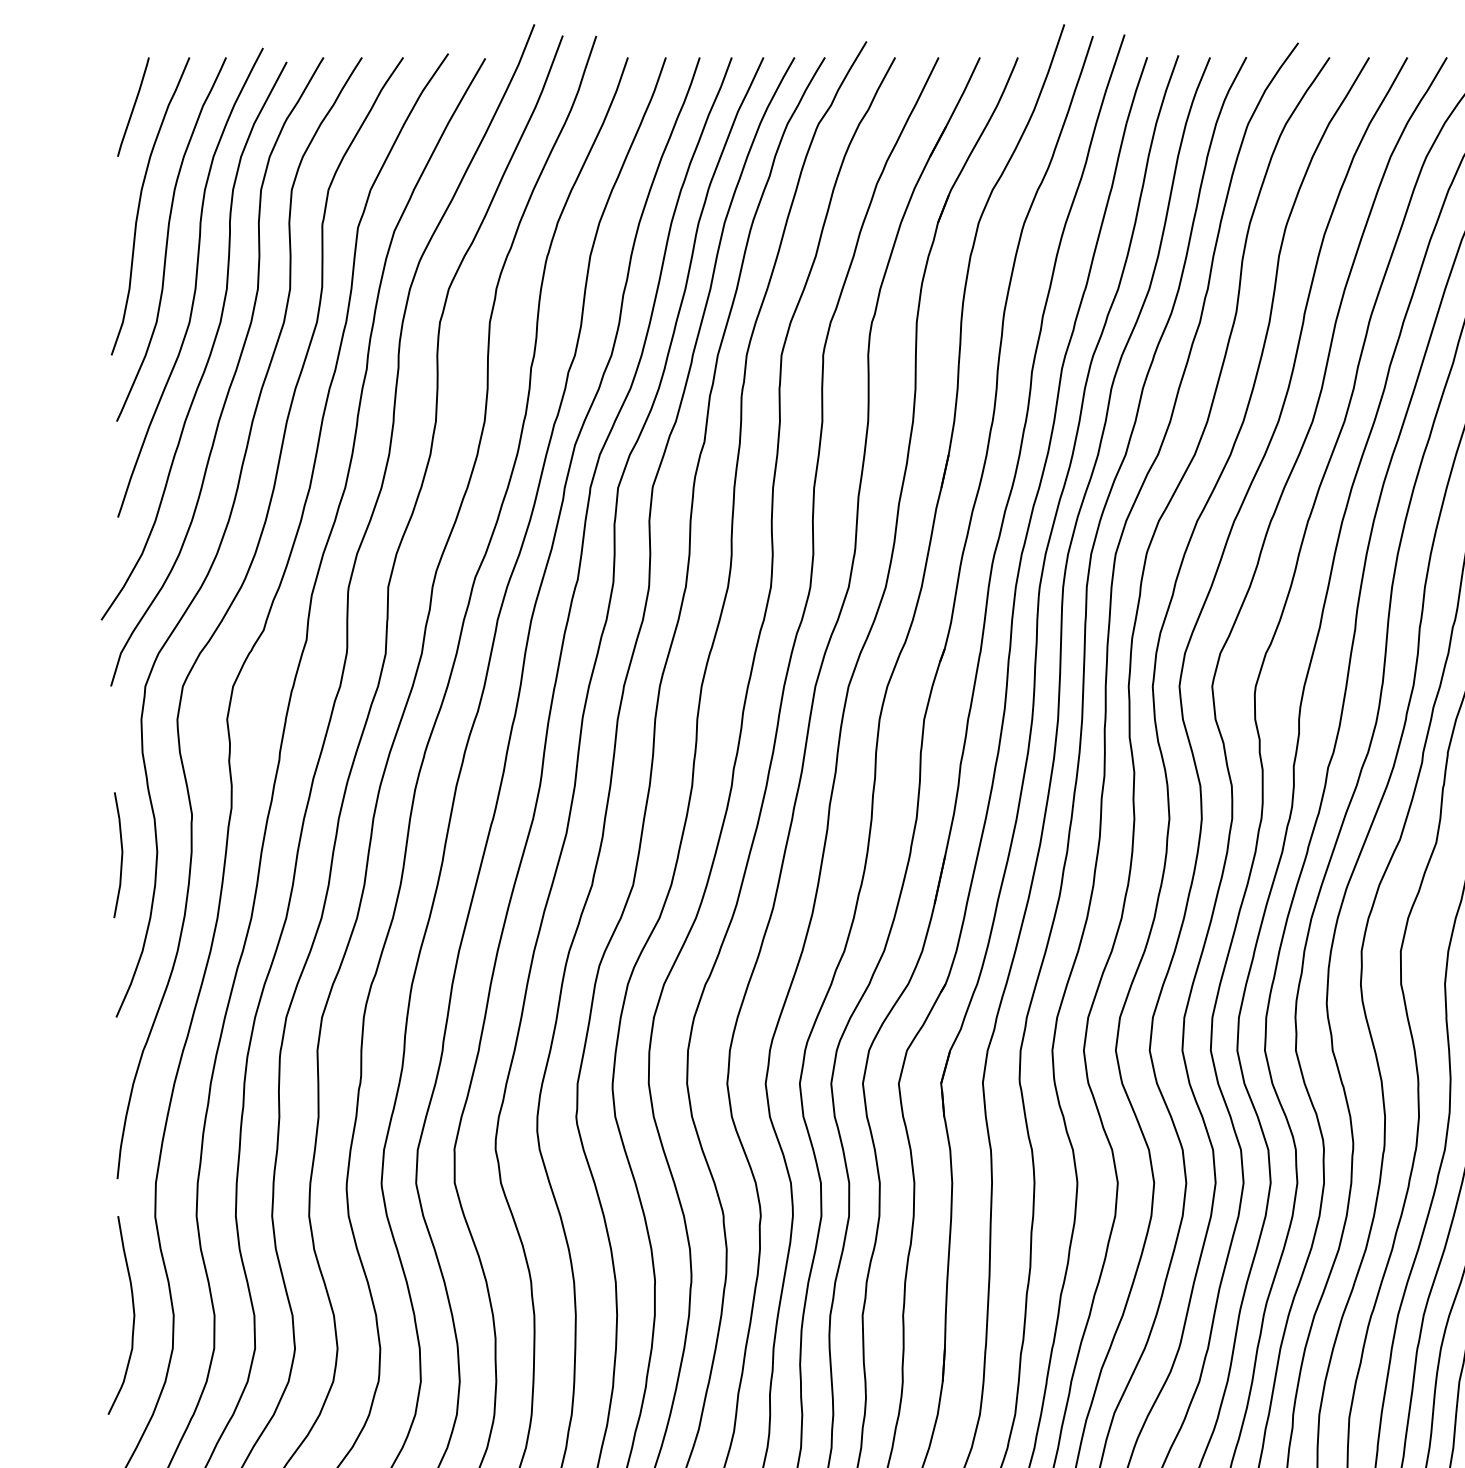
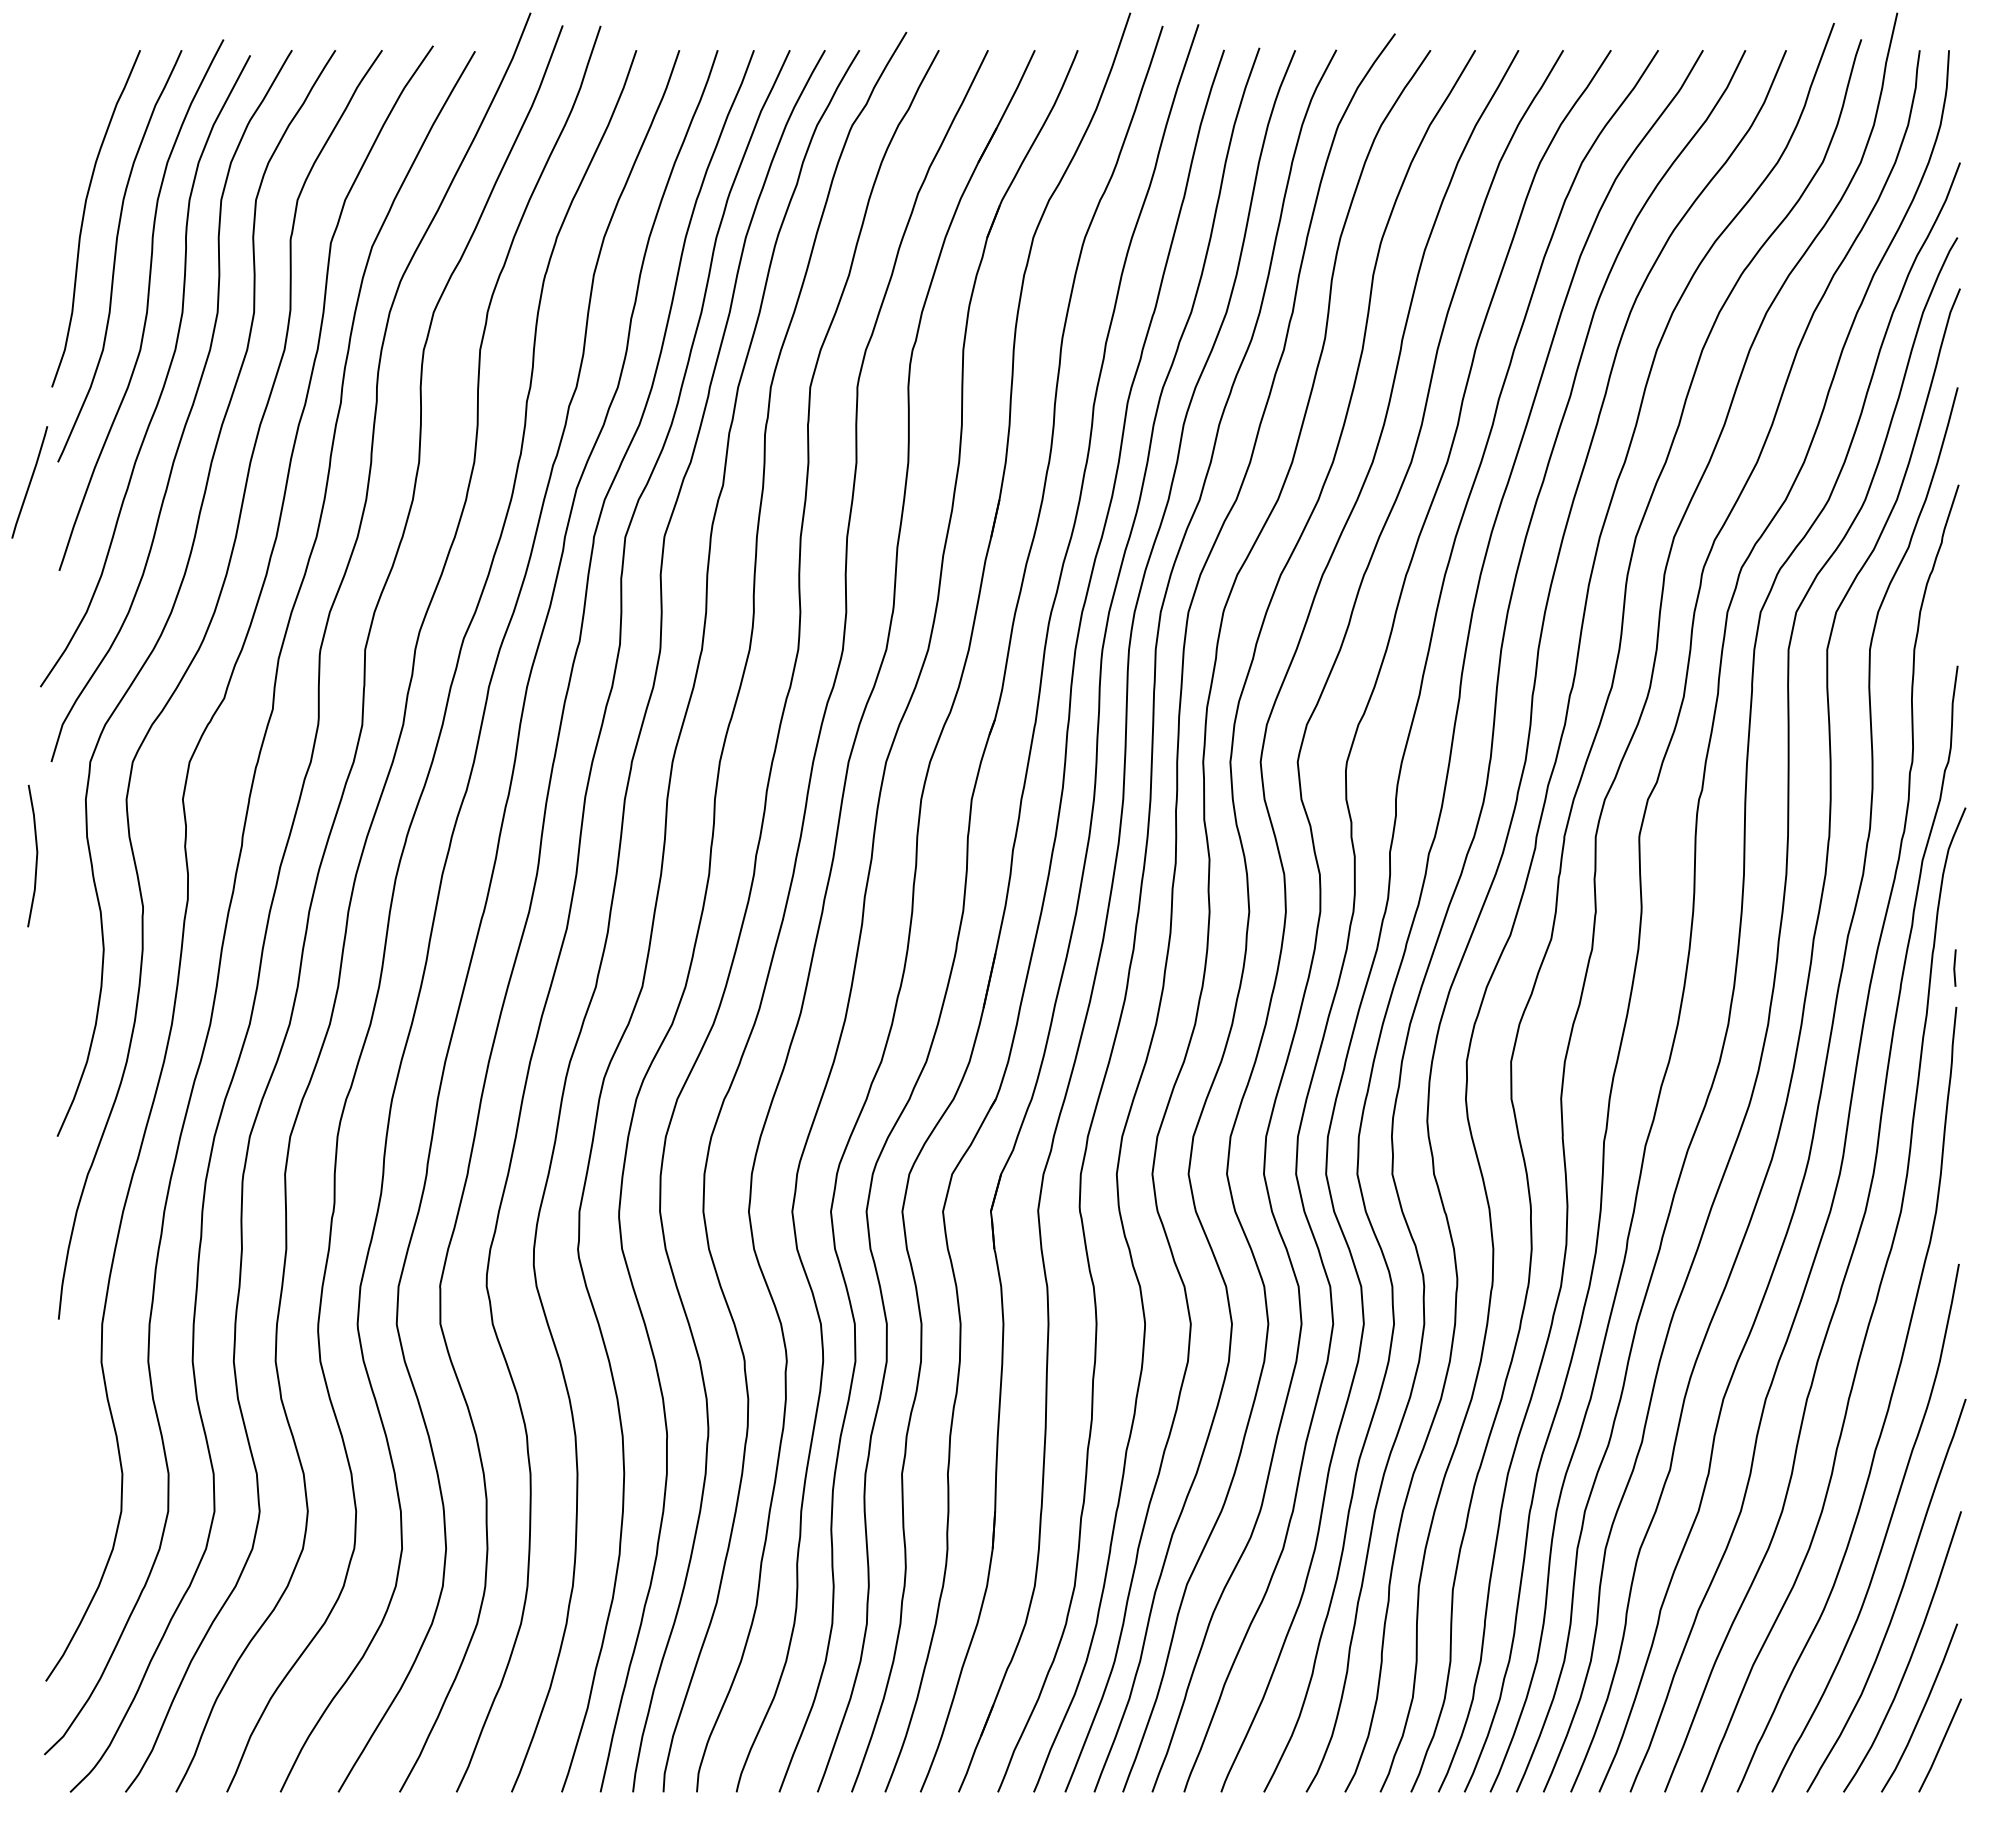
line: (133, 107) -> (29, 482), moved
line: (121, 854) -> (36, 855), moved
curve: (133, 1314) -> (76, 1472), removed

